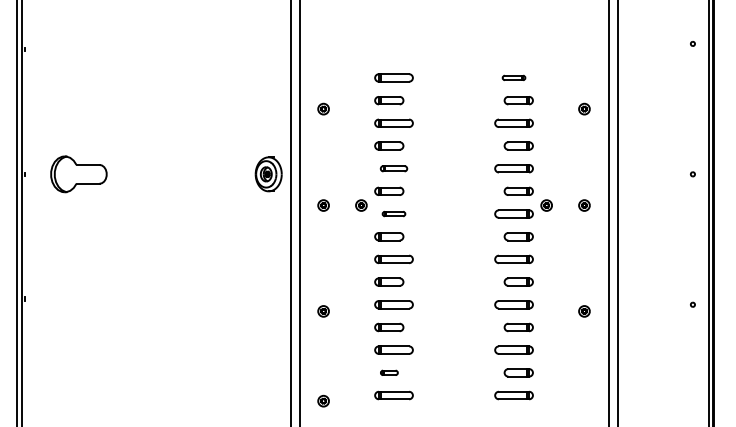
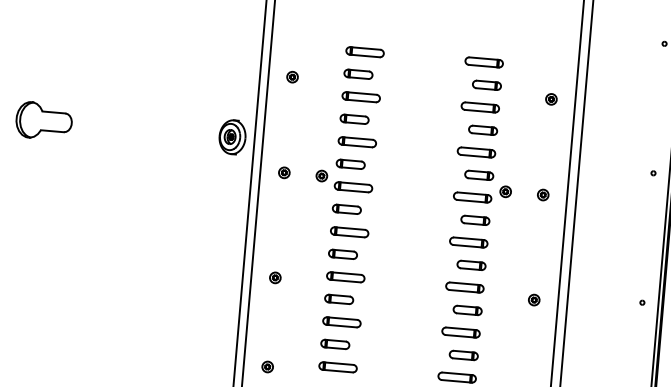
part: (513, 77) -> (483, 61), size x1.67
part: (393, 168) -> (356, 142), size x1.43
part: (393, 213) -> (353, 186), size x1.67
part: (389, 372) -> (335, 344), size x1.67

